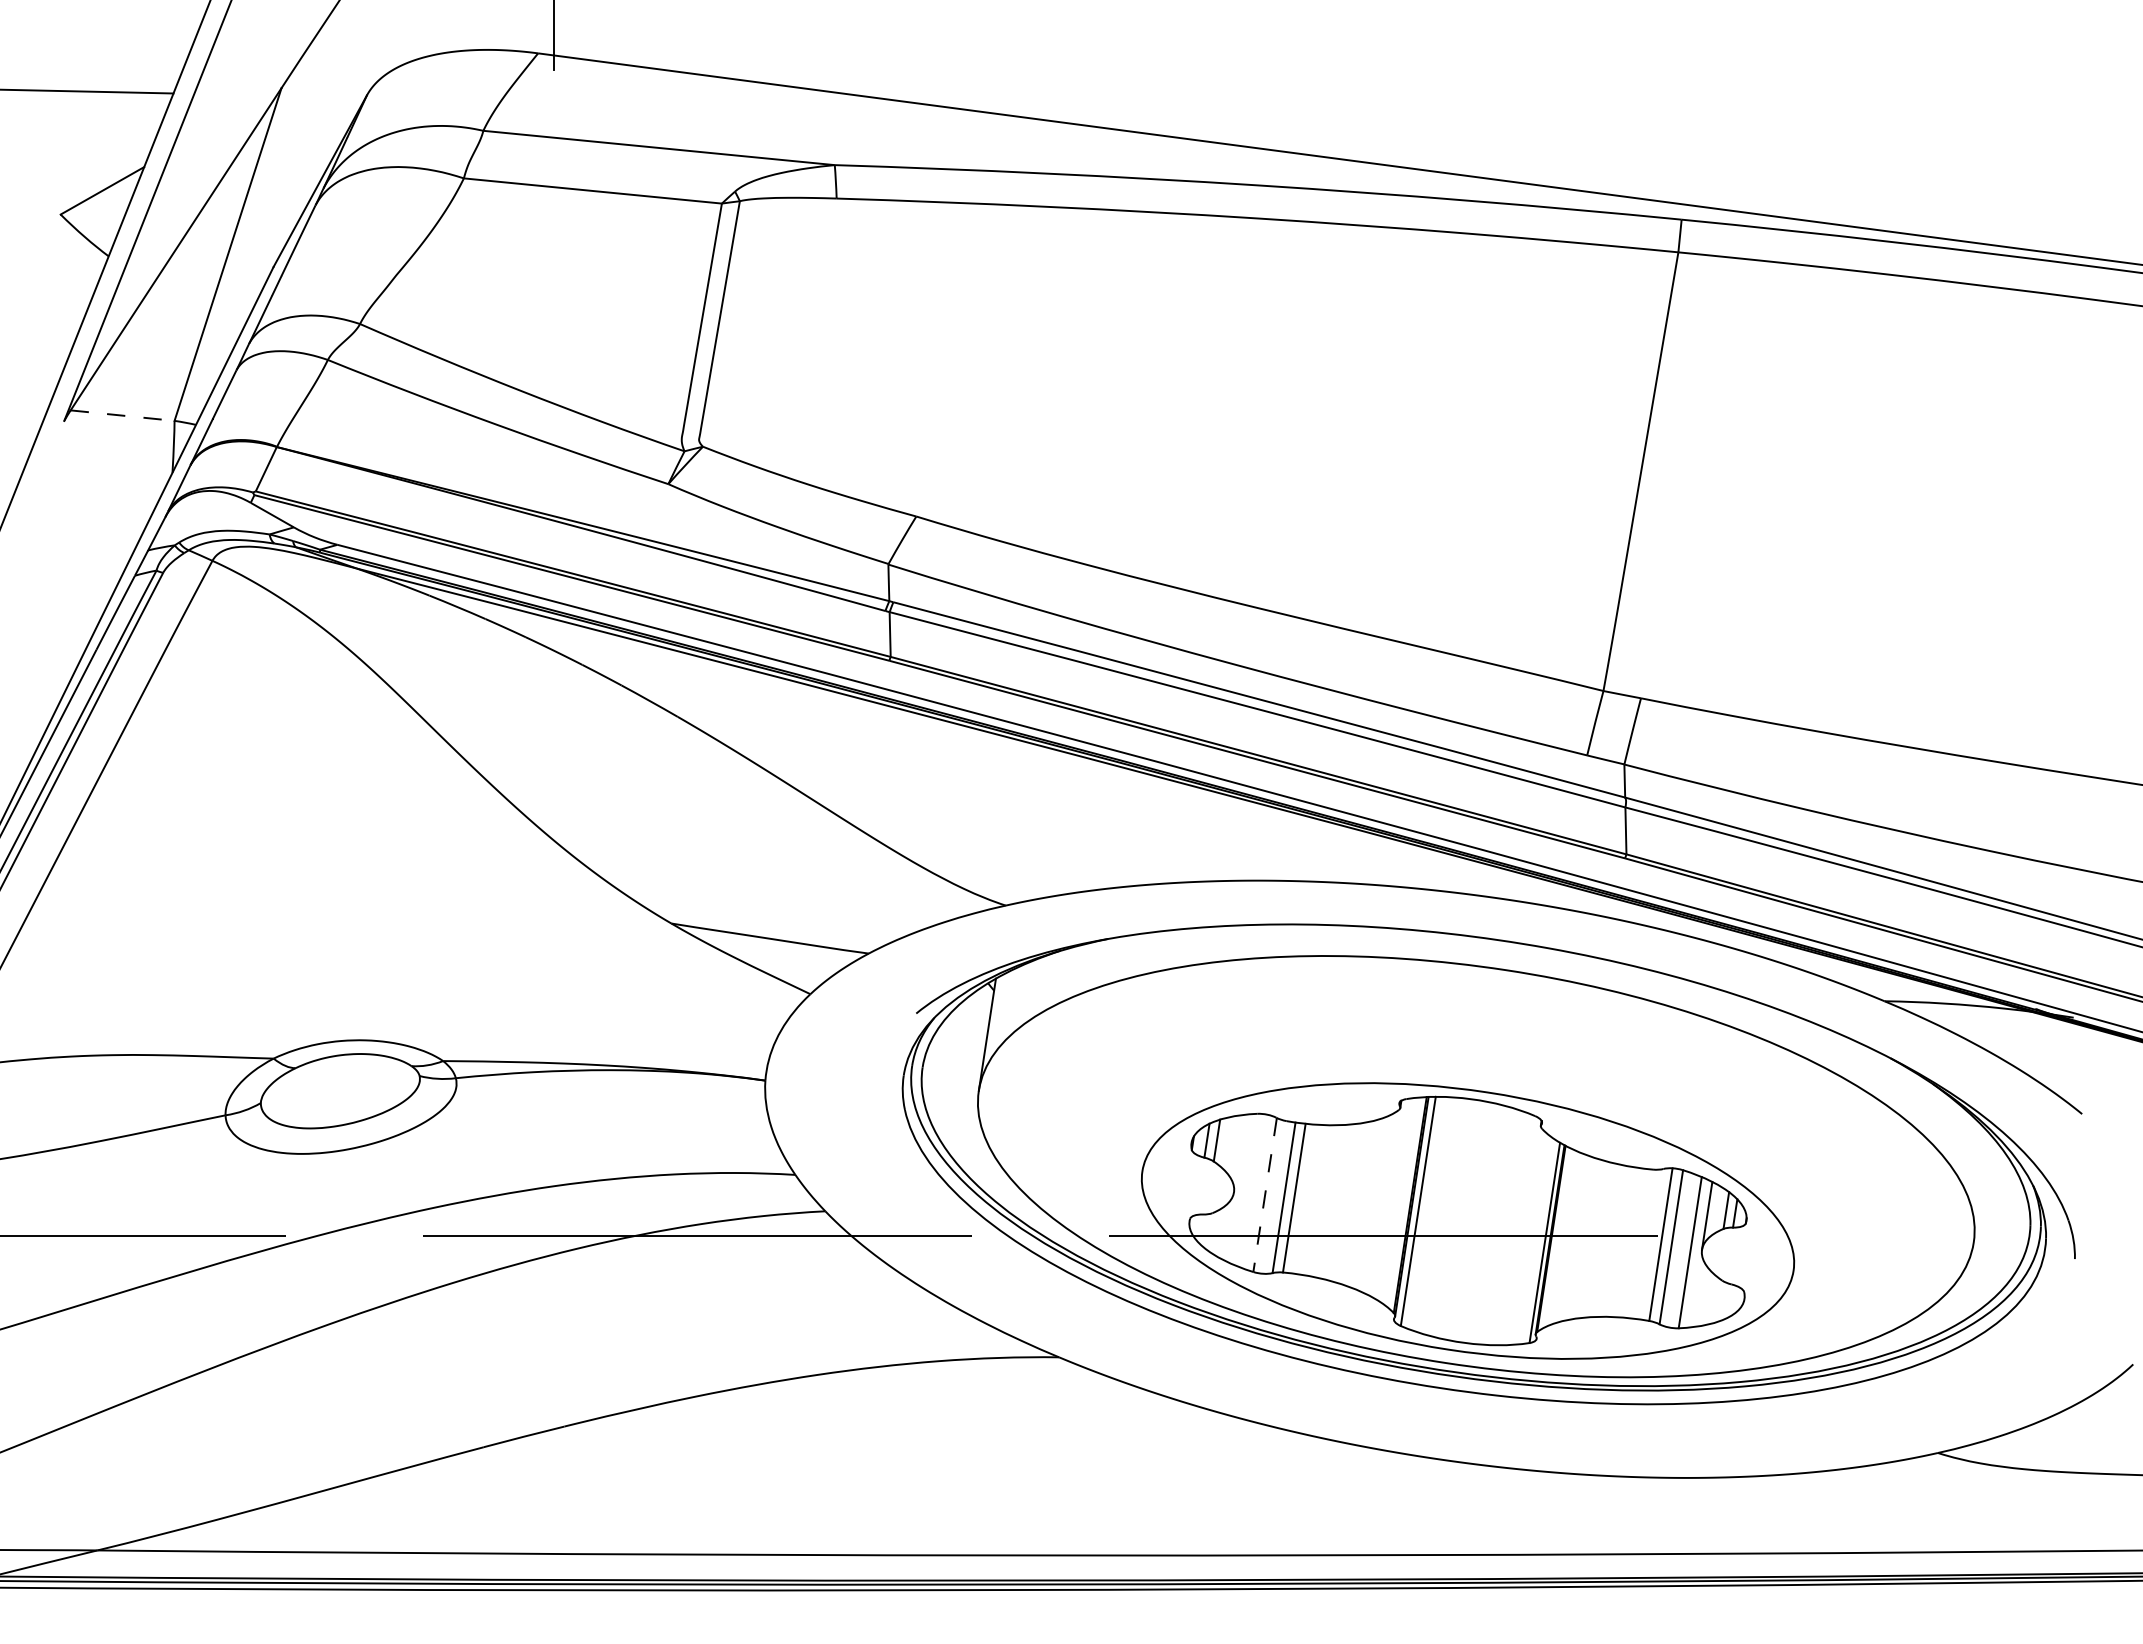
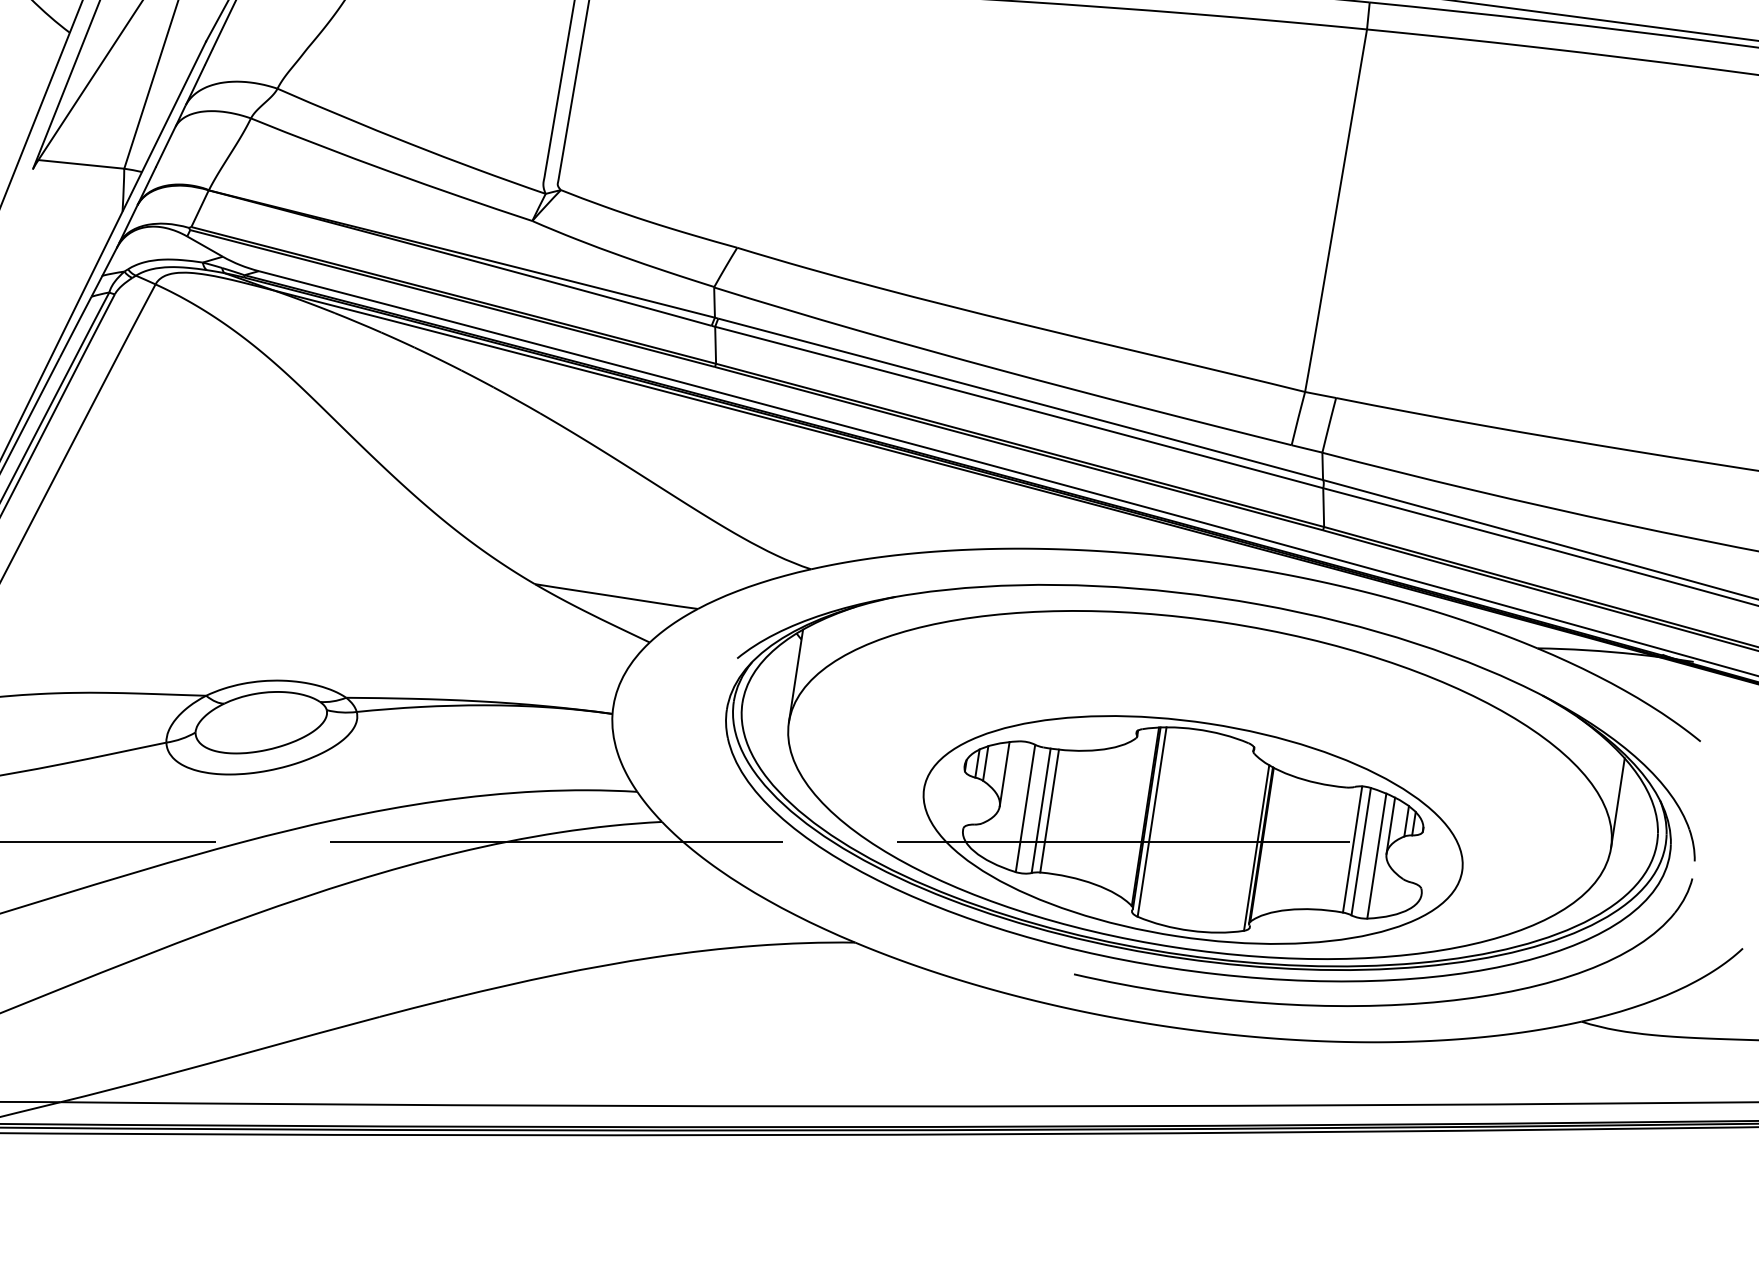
line: (123, 415) -> (82, 164), dashed -> solid
line: (1239, 1153) -> (1004, 774), added
line: (1981, 1188) -> (1617, 803), added
line: (1265, 1195) -> (1025, 808), dashed -> solid
part: (1697, 1432) -> (1382, 1004), added

